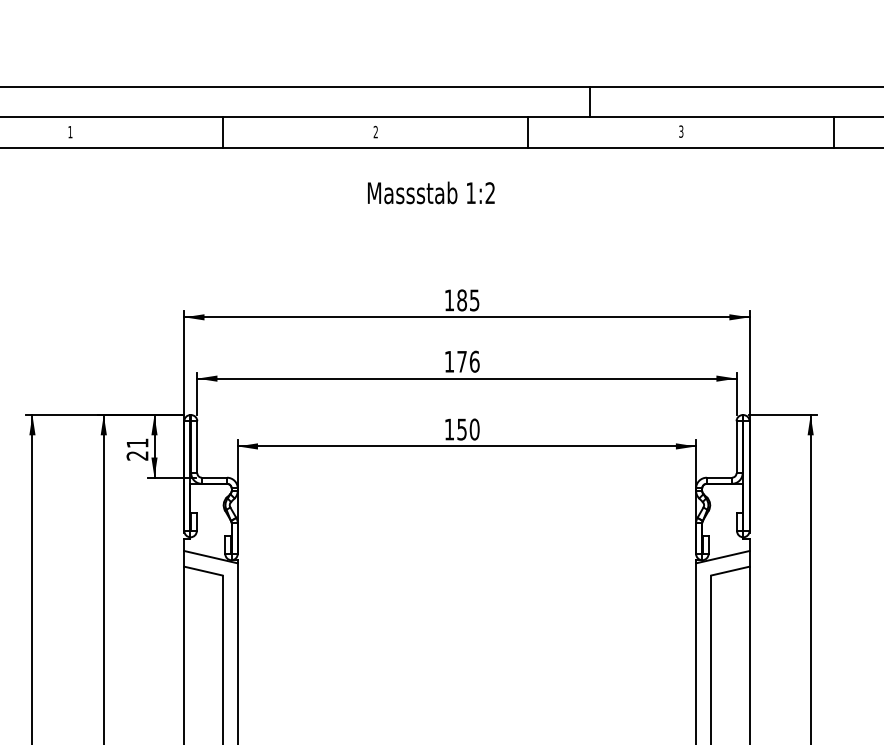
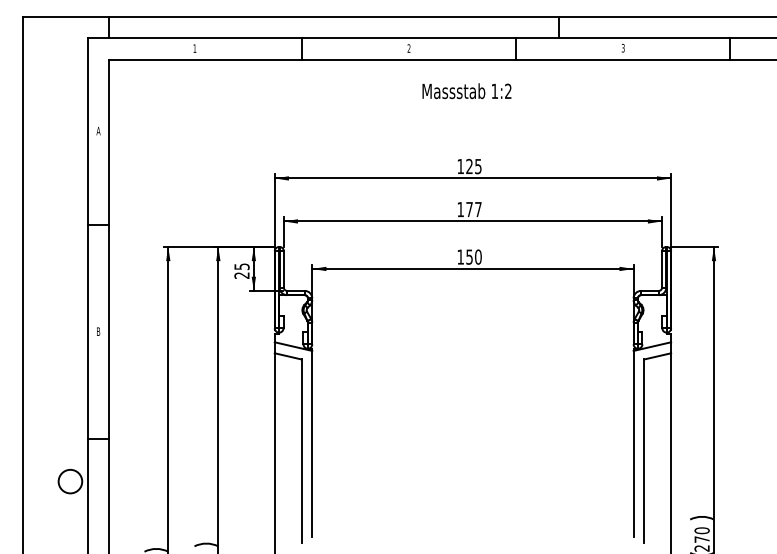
text: (430, 193) -> (466, 91), moved
text: (462, 300) -> (469, 166), 185 -> 125
text: (474, 361) -> (478, 209), 176 -> 177
text: (136, 442) -> (241, 266), 21 -> 25

